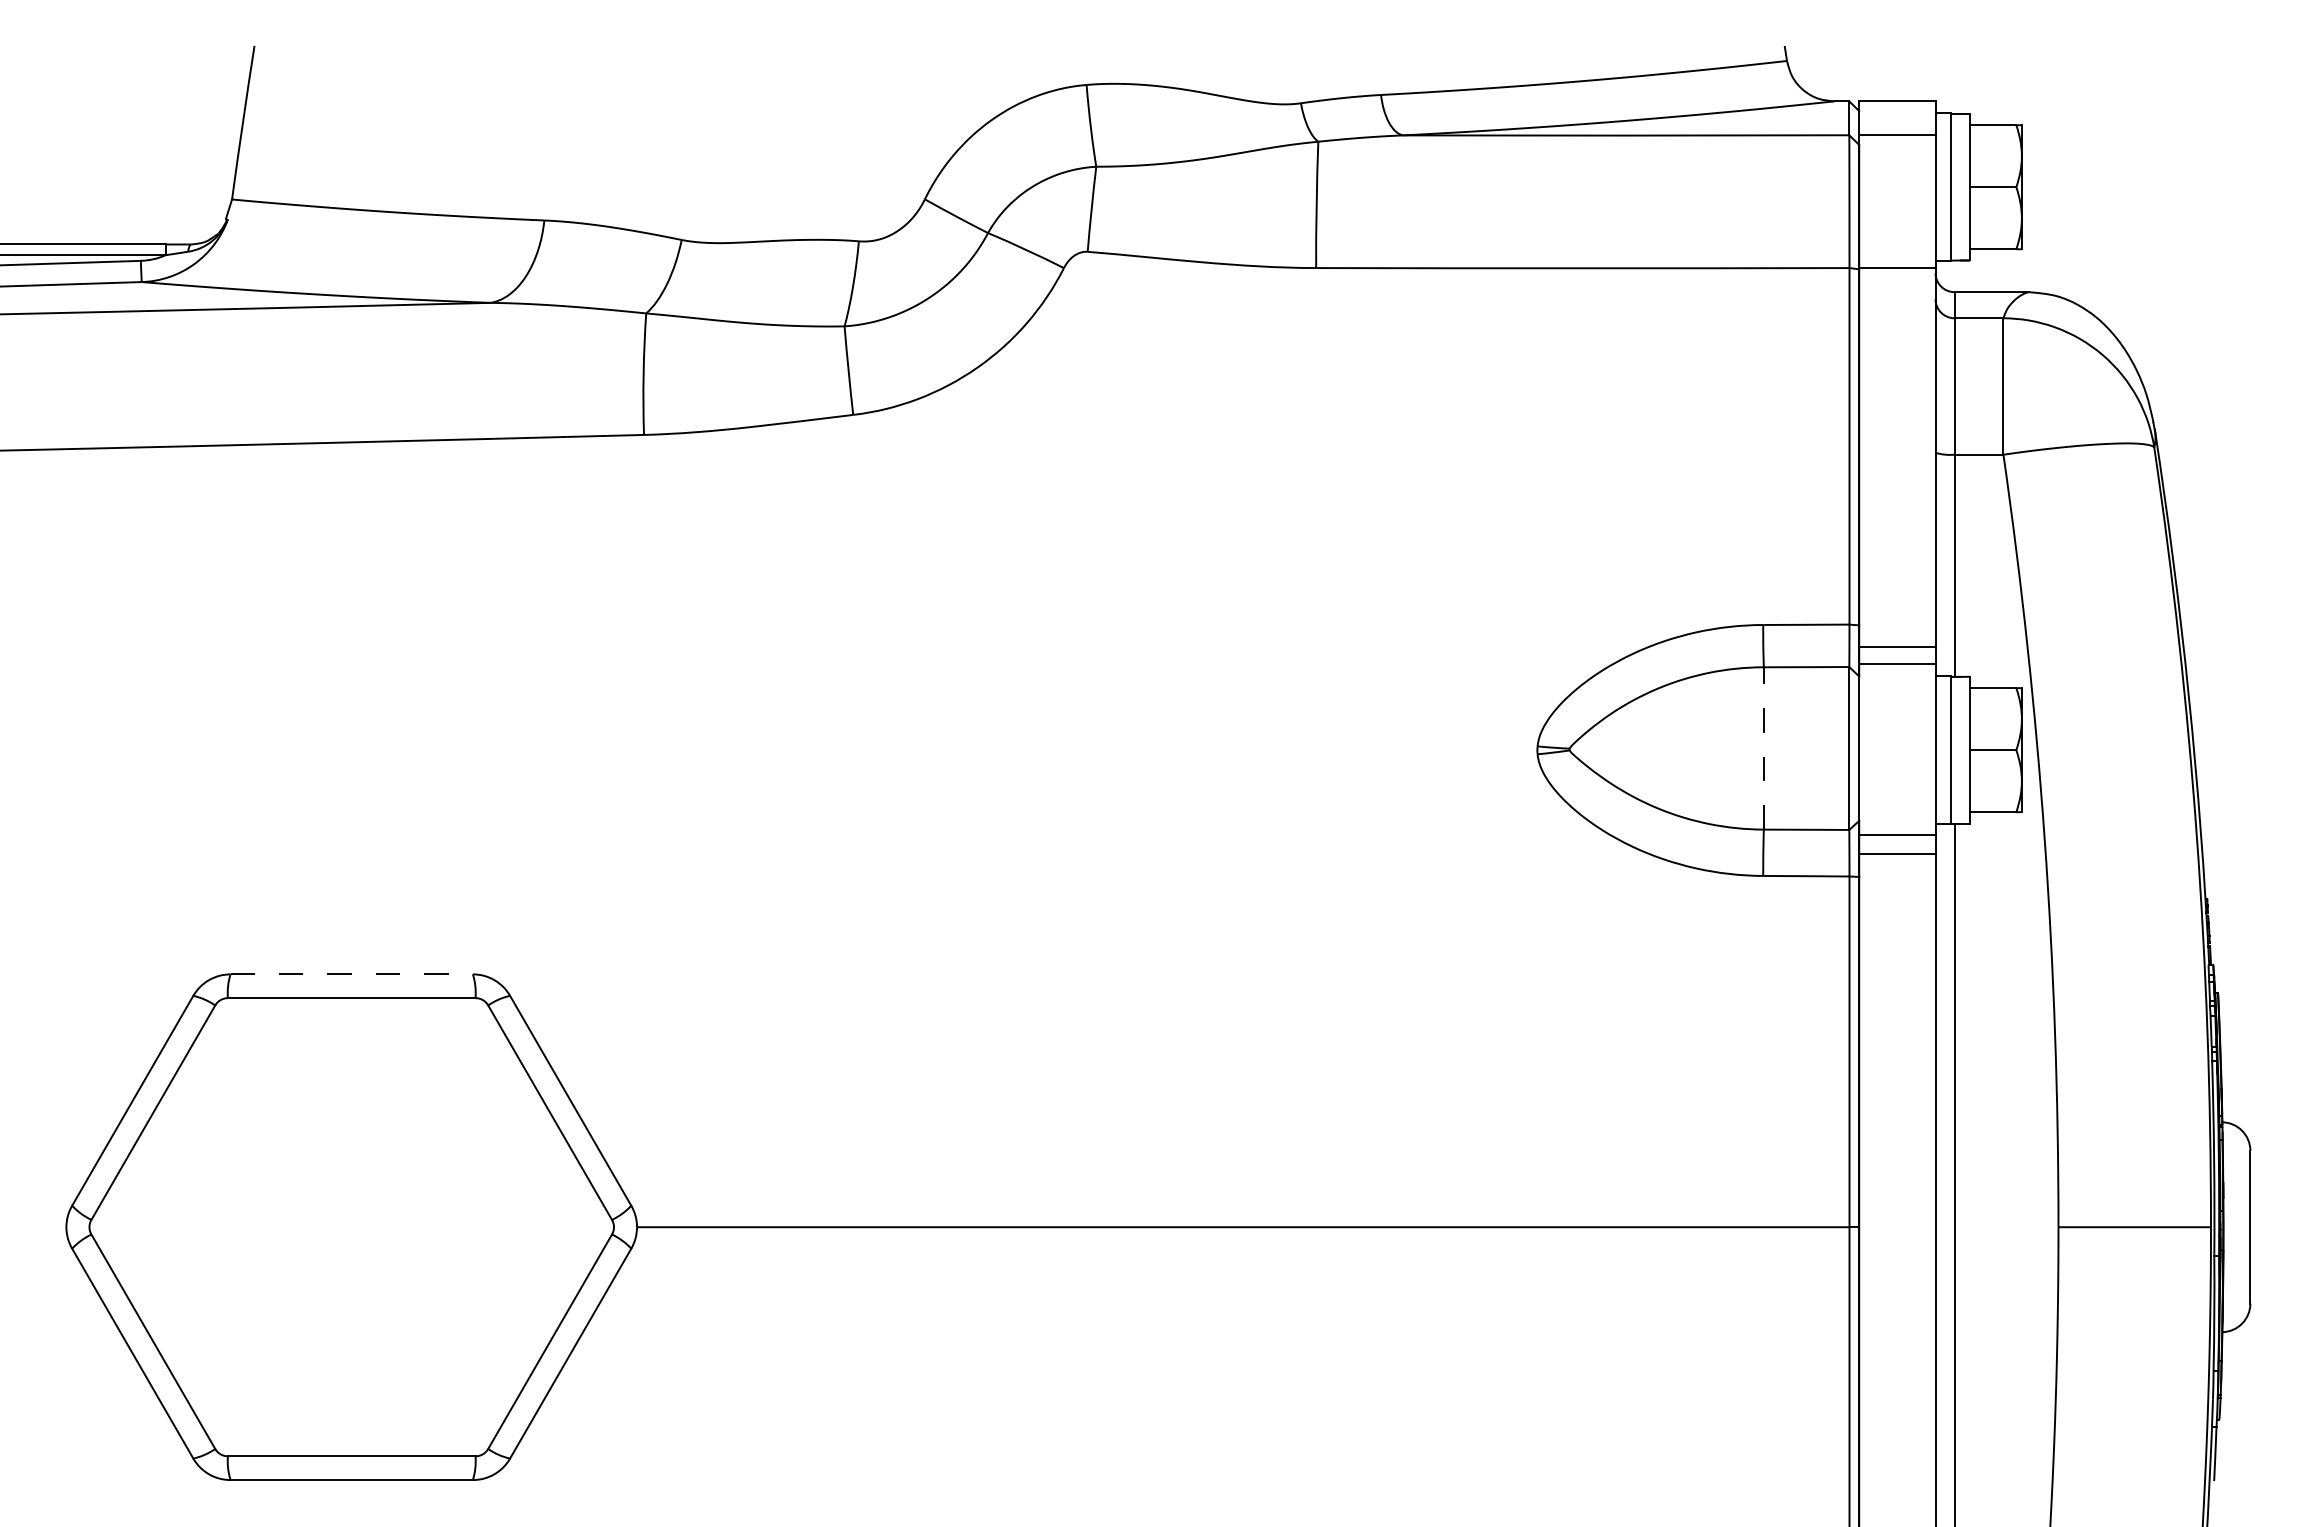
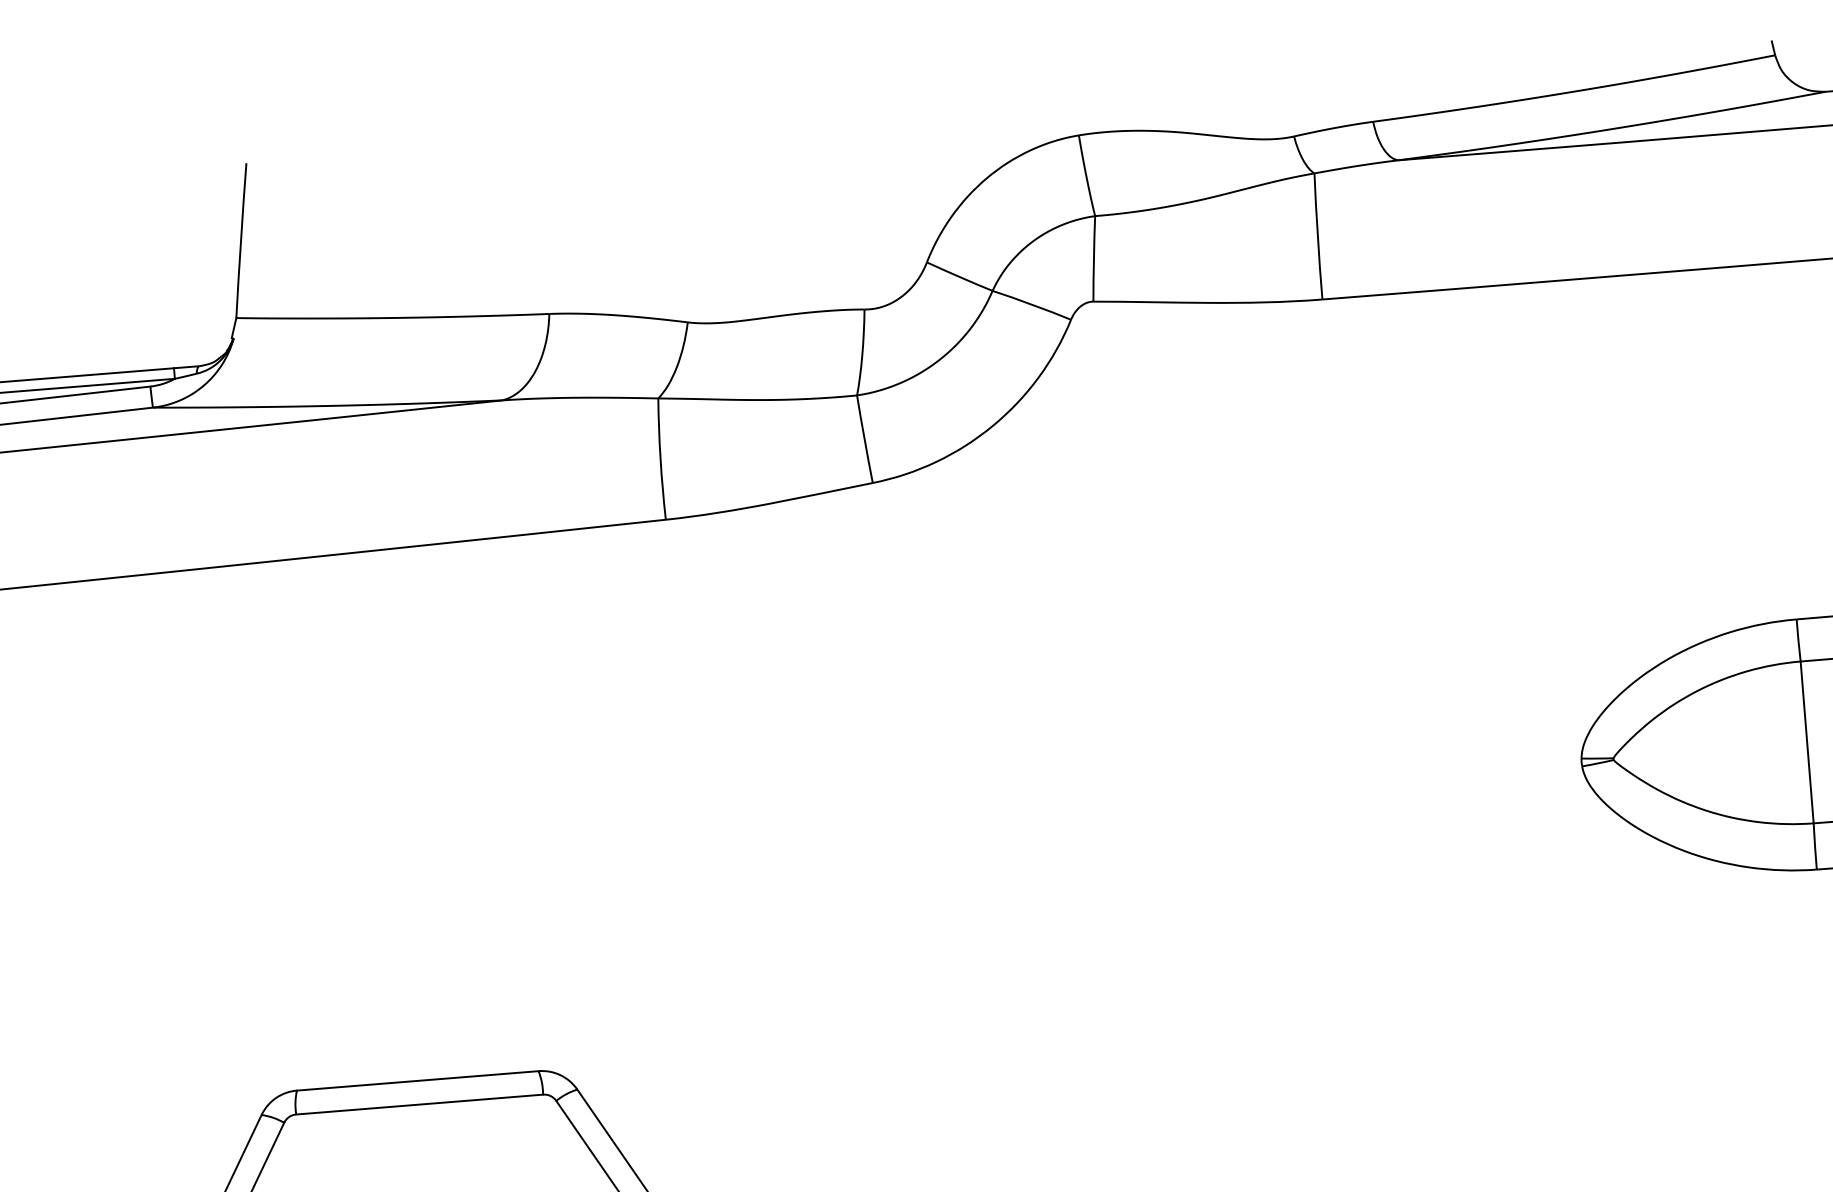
line: (1763, 747) -> (1806, 741), dashed -> solid
line: (352, 974) -> (418, 1080), dashed -> solid

